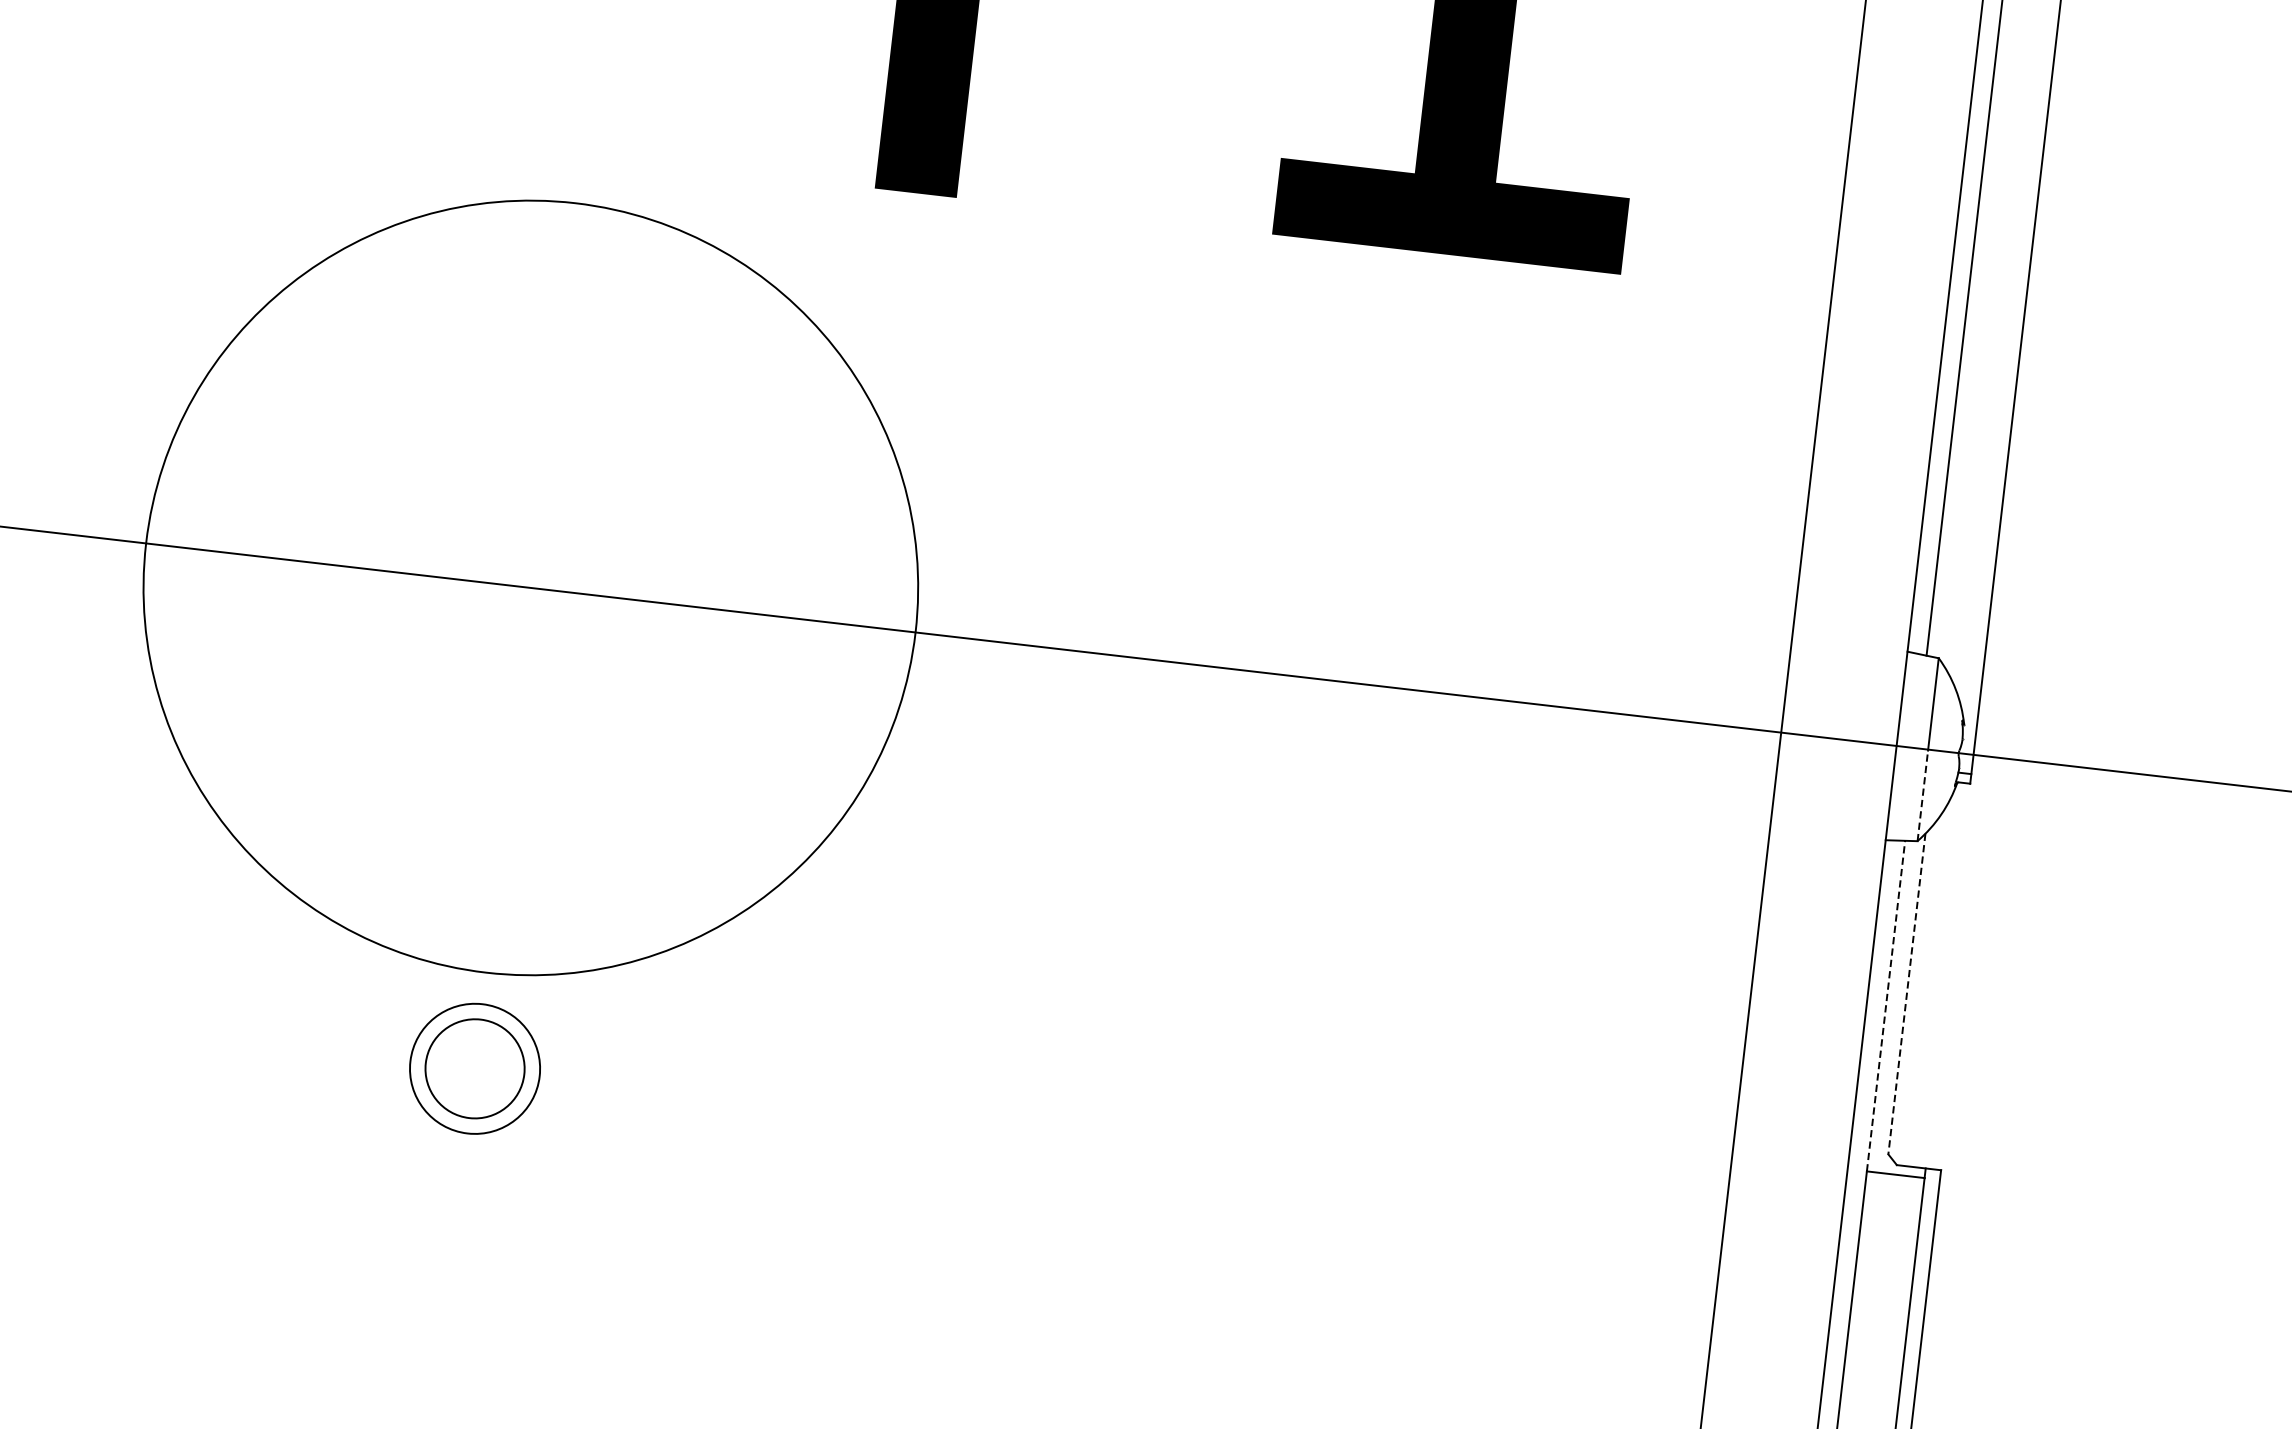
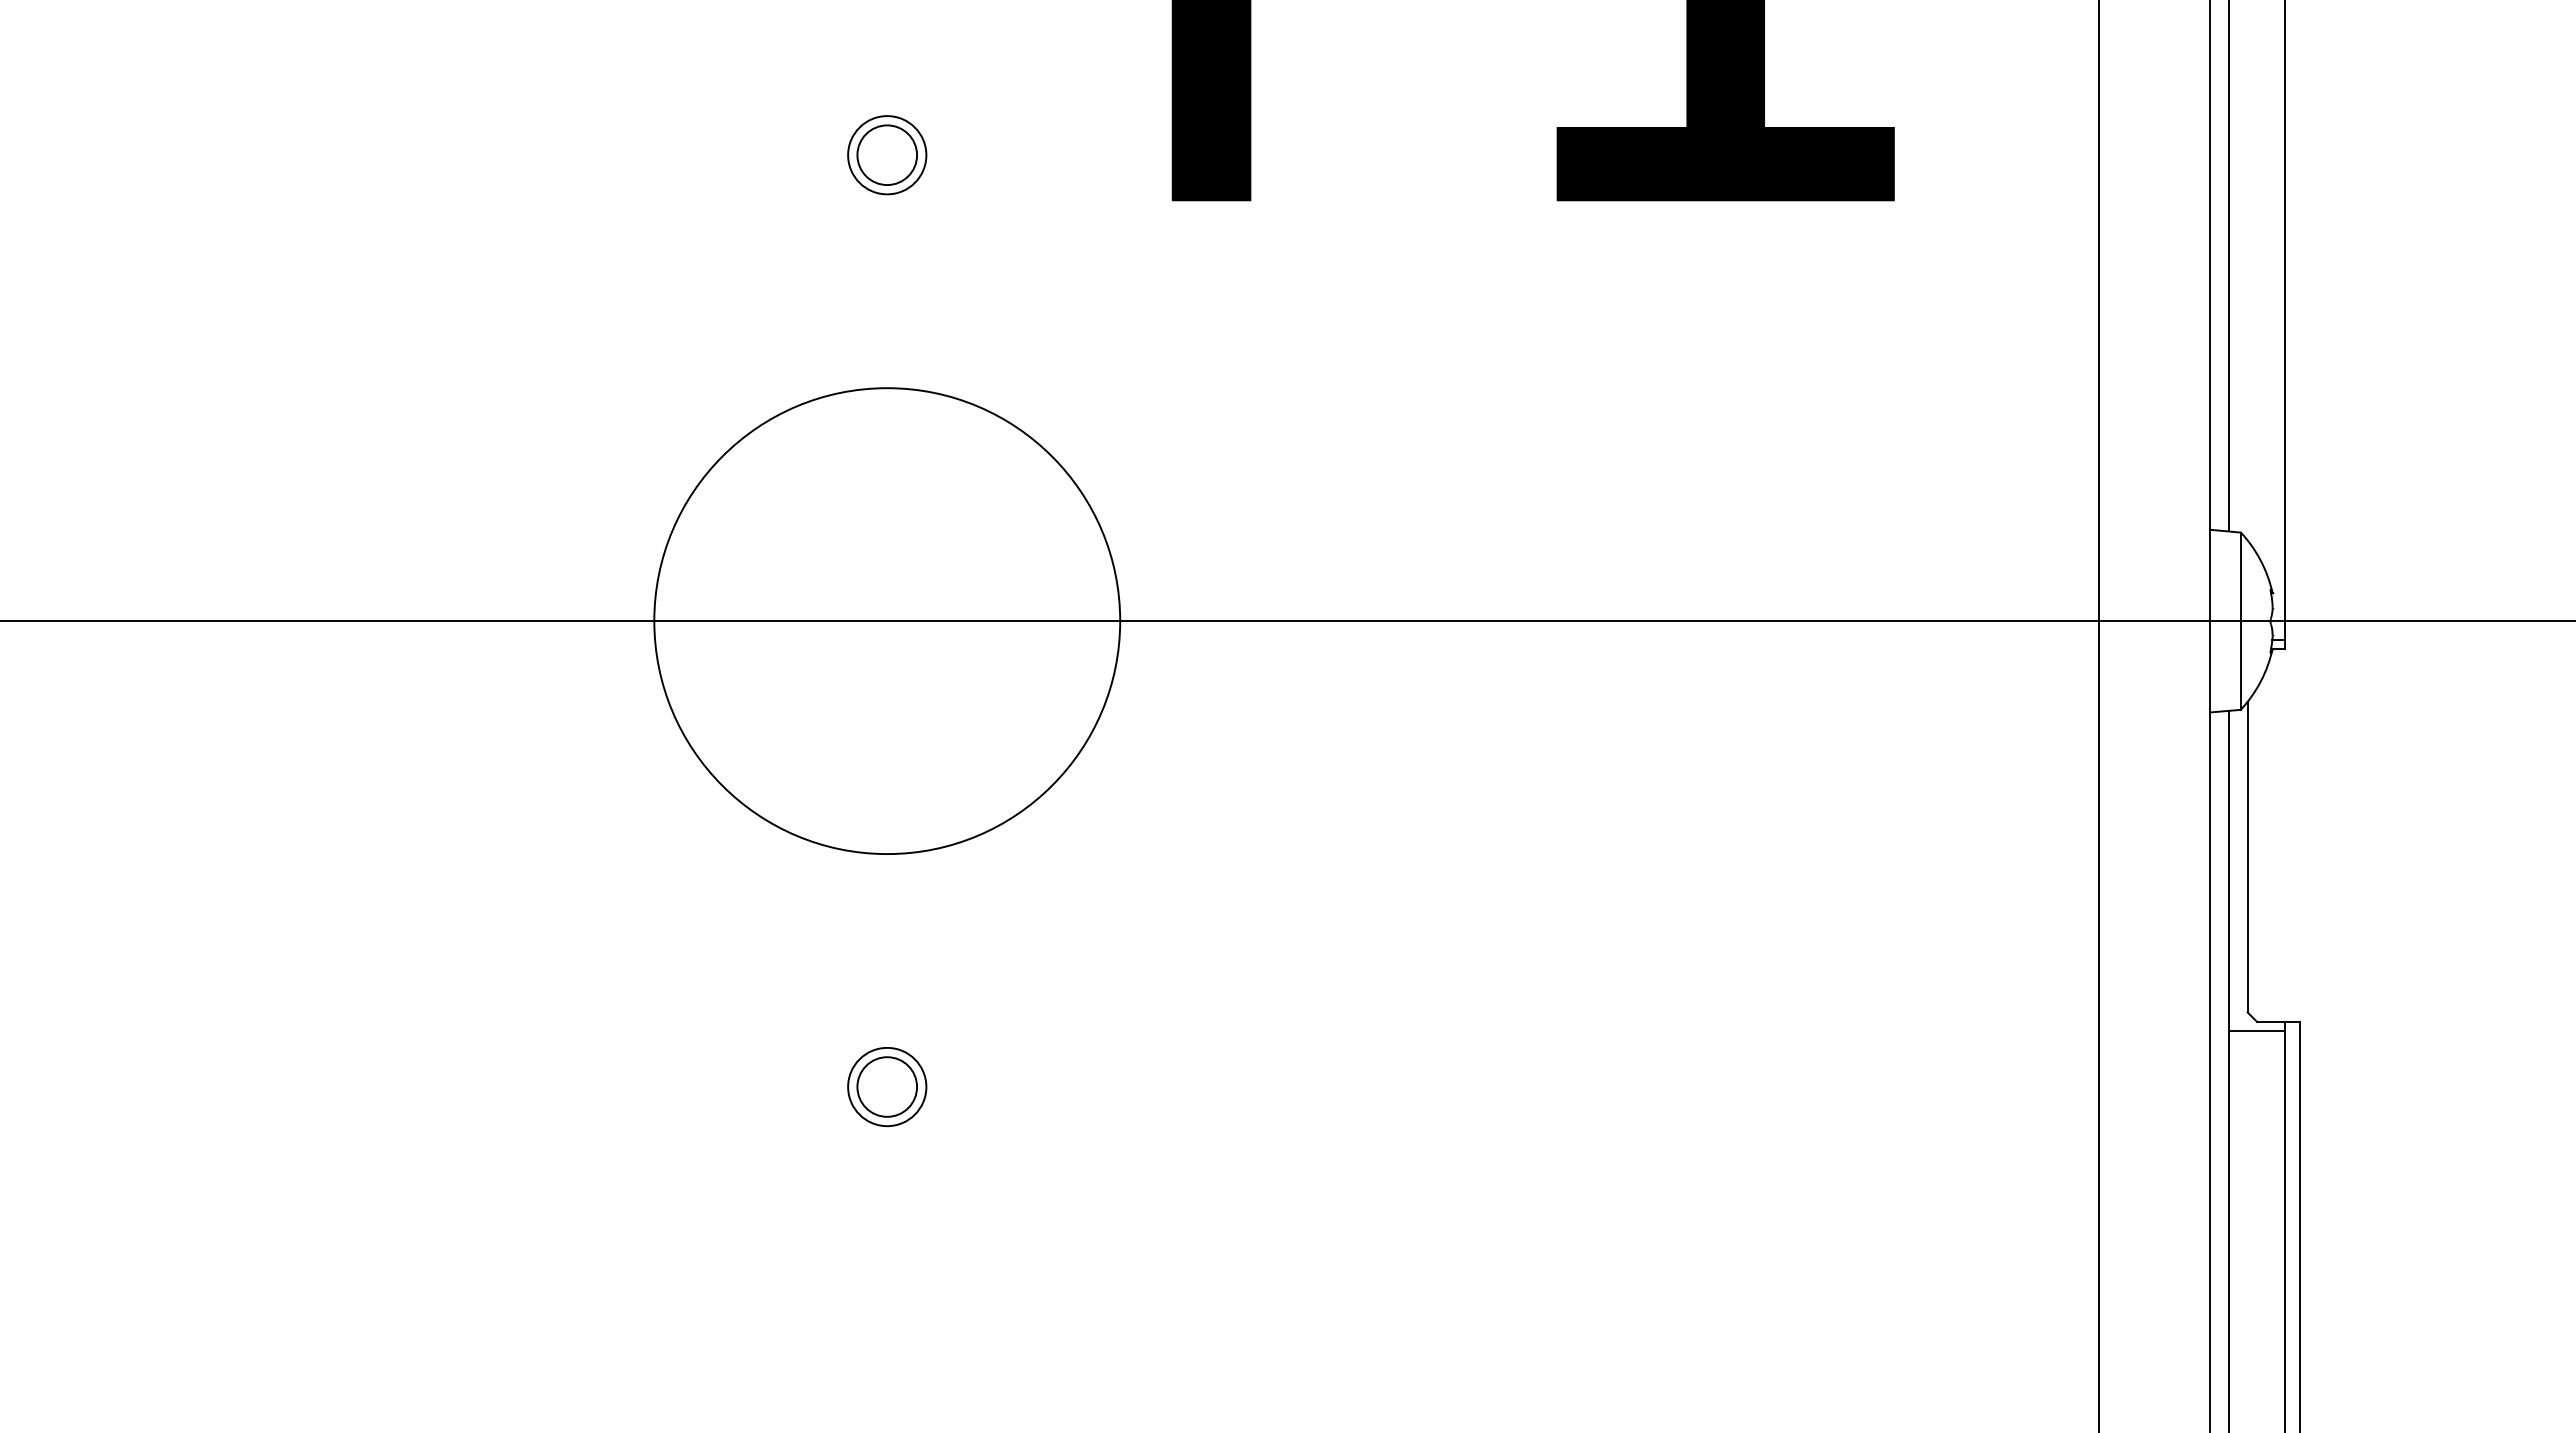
part: (586, 107) -> (887, 155), added
circle: (531, 588) -> (887, 621), size x0.62
line: (1922, 795) -> (2240, 665), dashed -> solid
line: (1906, 994) -> (2247, 857), dashed -> solid
line: (1886, 1005) -> (2229, 870), dashed -> solid
part: (475, 1068) -> (887, 1086), size x0.62

